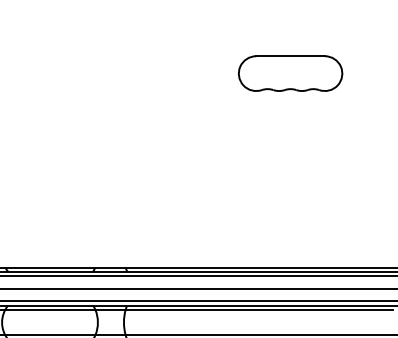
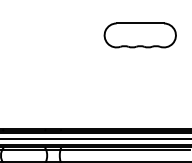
part: (289, 73) -> (139, 35), size x1.43

